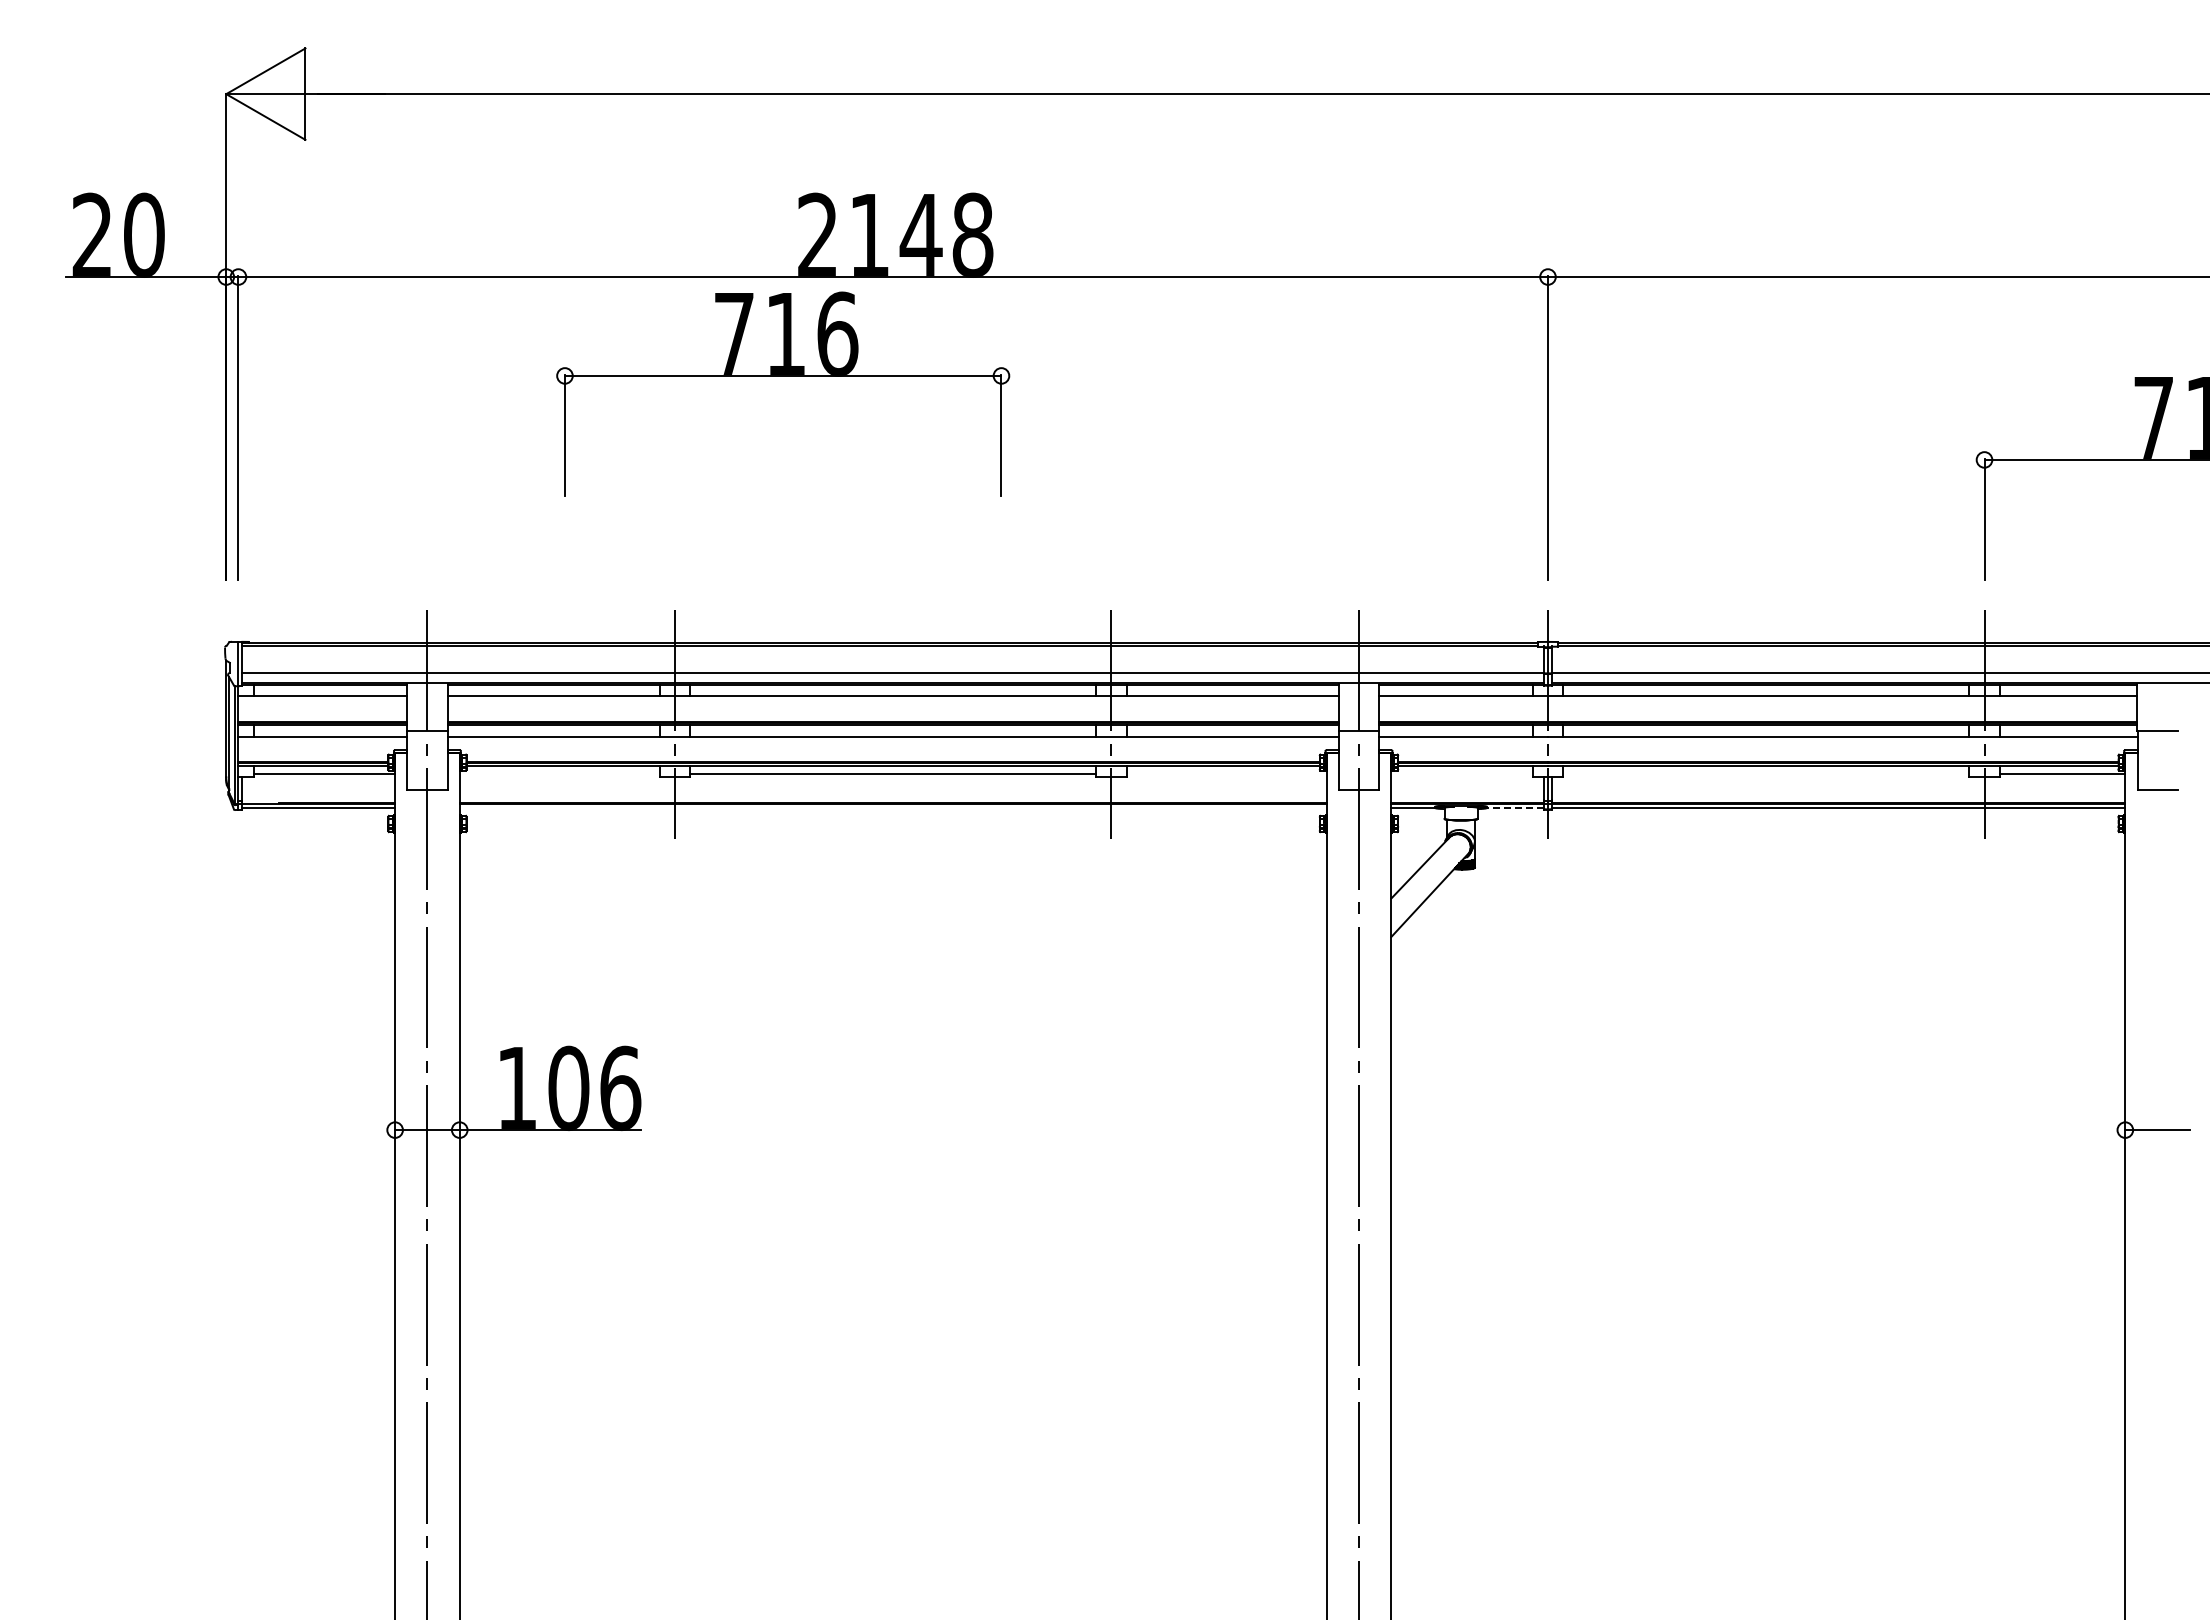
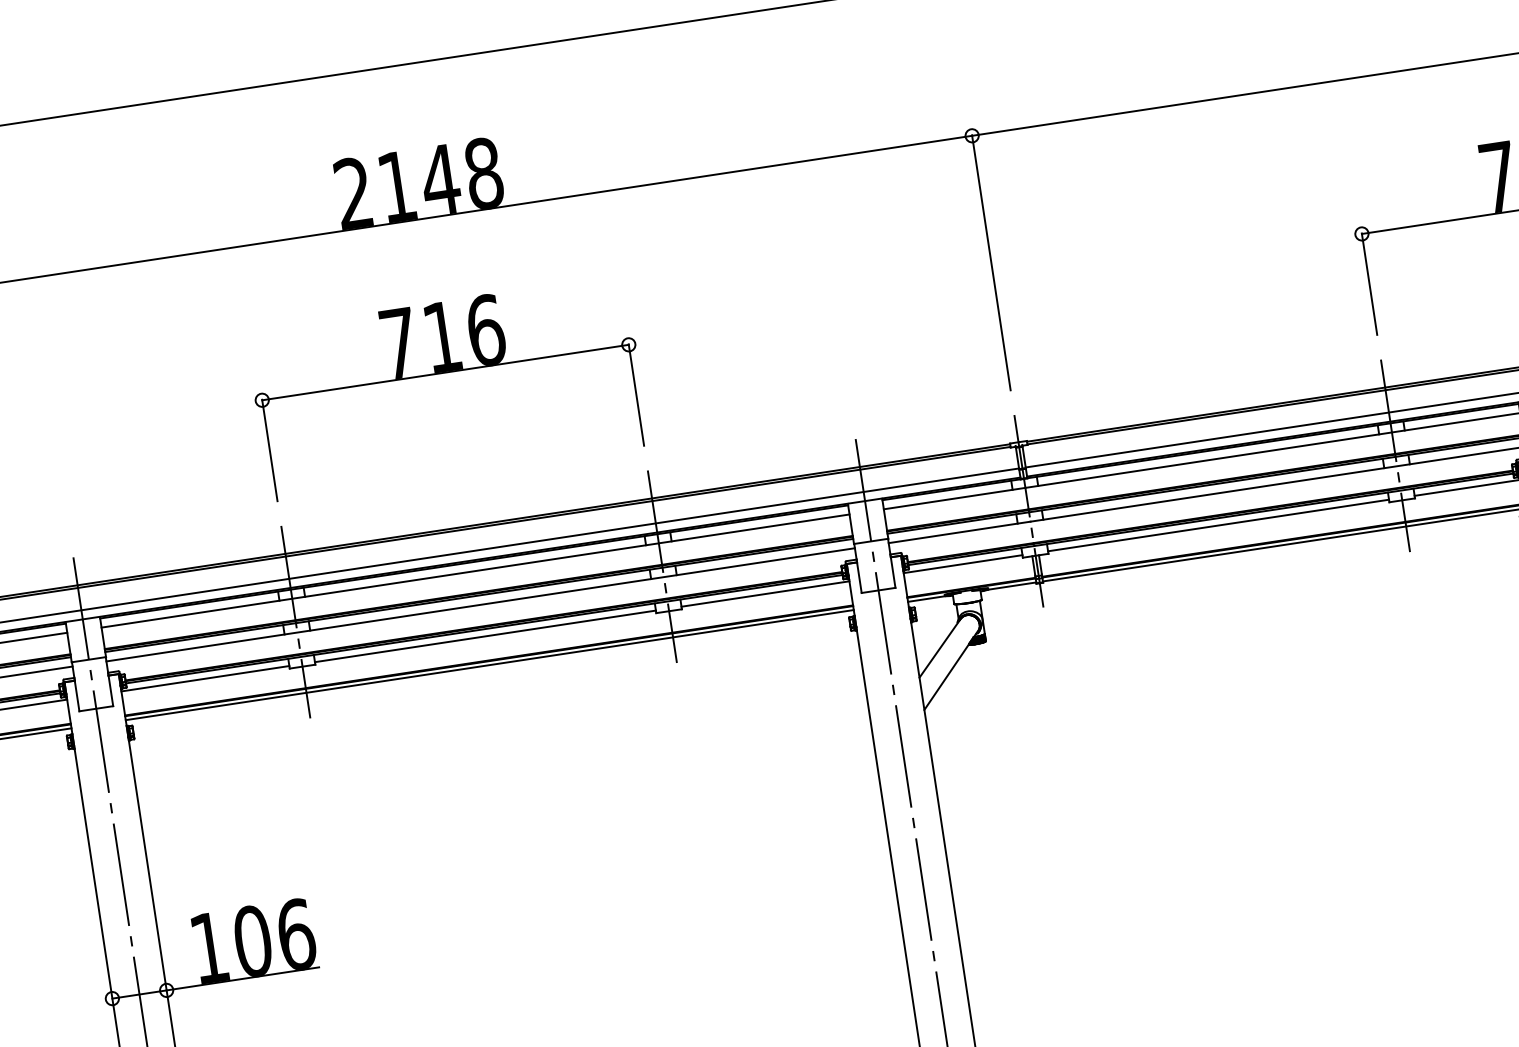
part: (783, 376) -> (445, 373), moved
line: (559, 774) -> (205, 679), added
line: (1226, 774) -> (765, 594), added
line: (1461, 774) -> (962, 564), added
line: (1766, 774) -> (1218, 525), added
line: (892, 808) -> (489, 665), added
line: (1515, 808) -> (1012, 586), dashed -> solid

